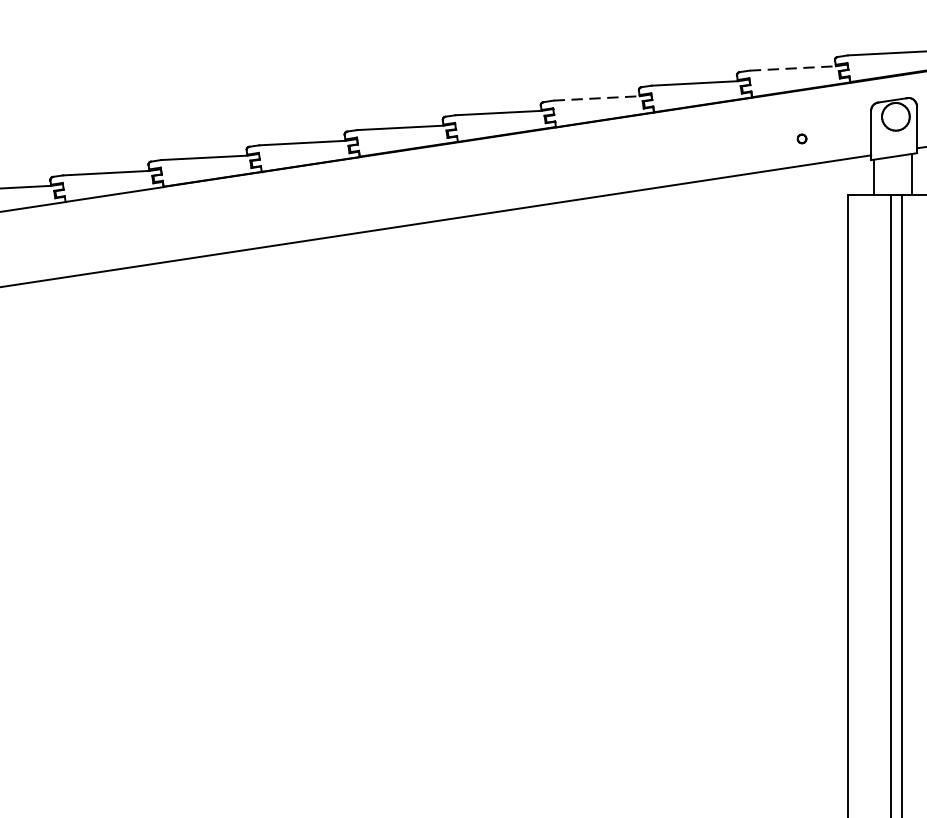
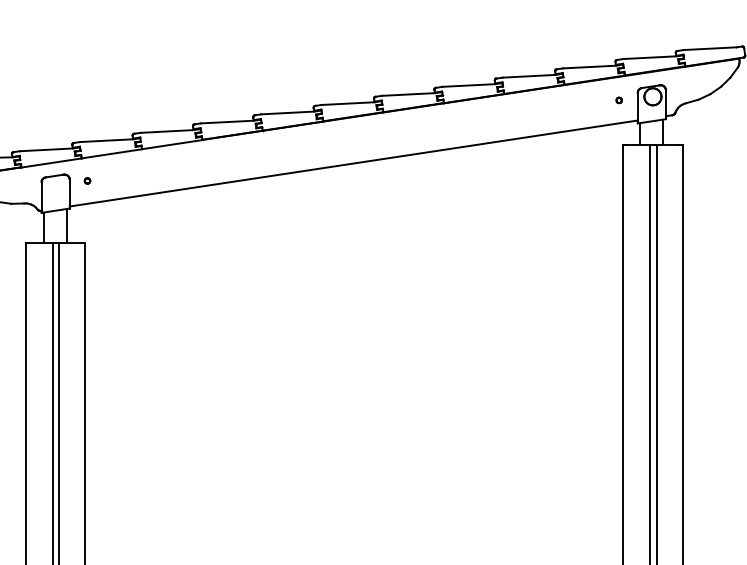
line: (792, 69) -> (589, 67), dashed -> solid
line: (596, 98) -> (468, 85), dashed -> solid
part: (800, 139) -> (618, 100), moved

